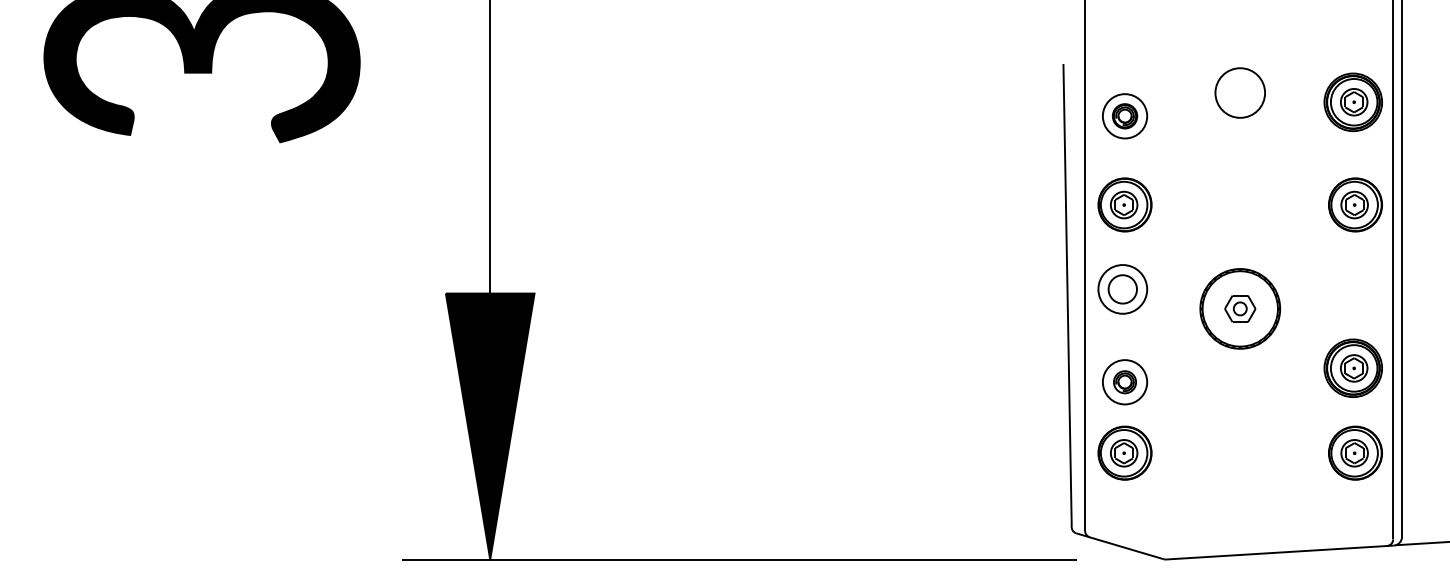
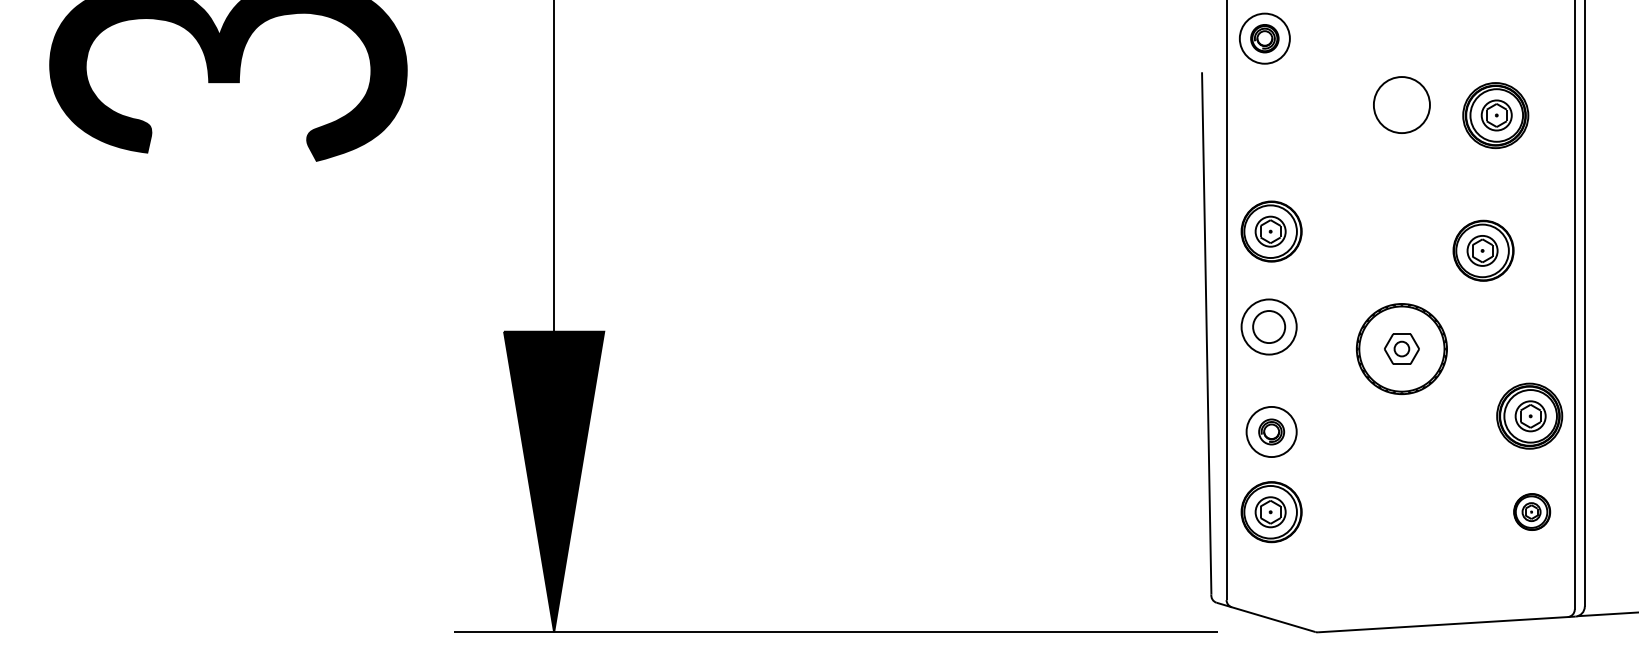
part: (1352, 102) -> (1494, 115), moved
part: (1125, 116) -> (1265, 38), moved
part: (1355, 204) -> (1483, 250), moved
part: (1355, 452) -> (1532, 511), size x0.6

